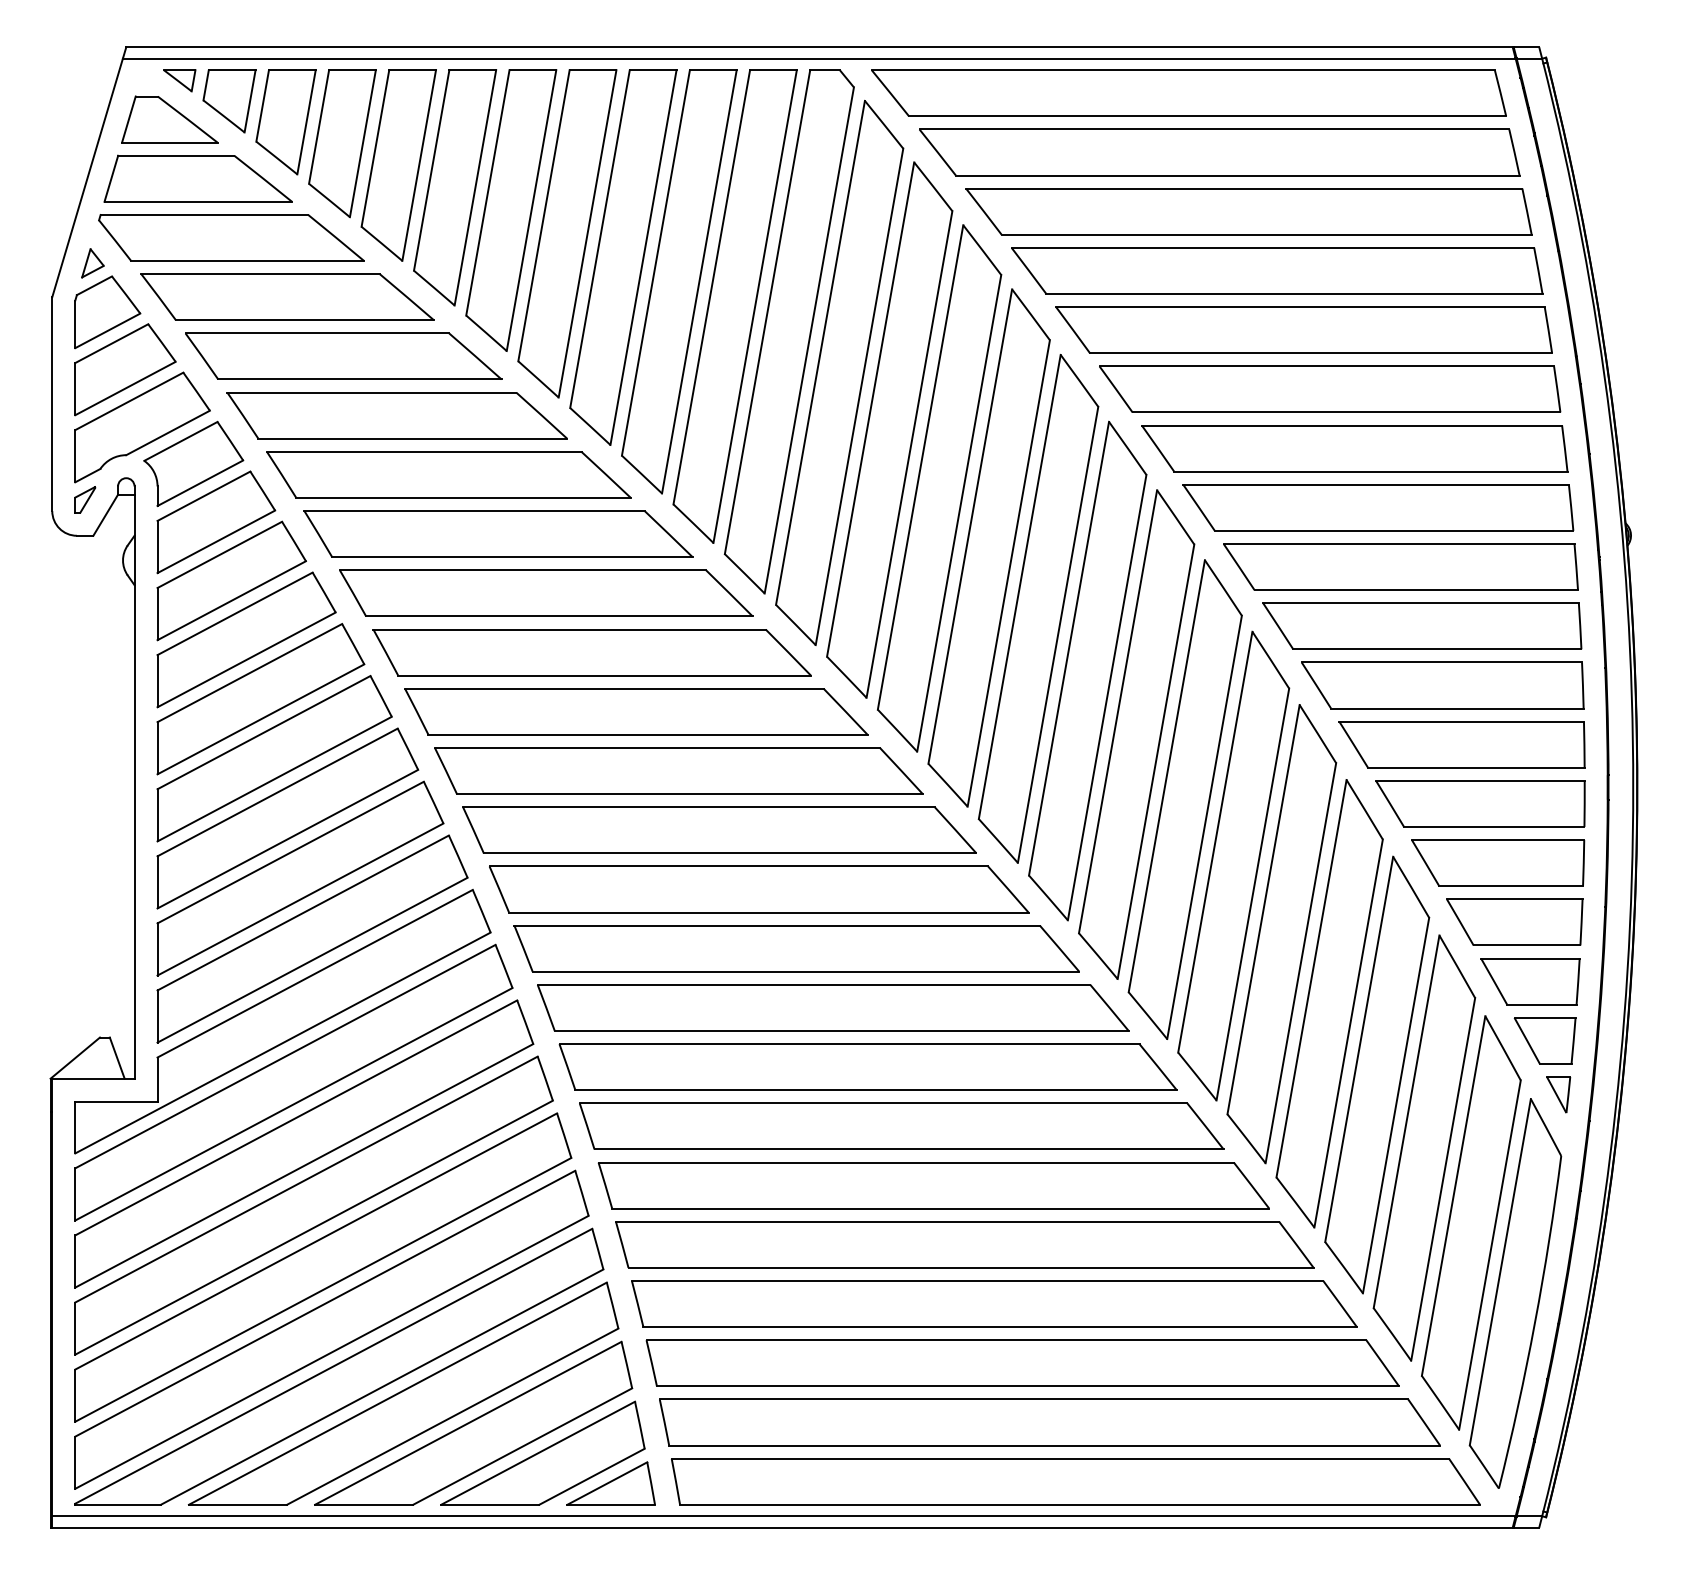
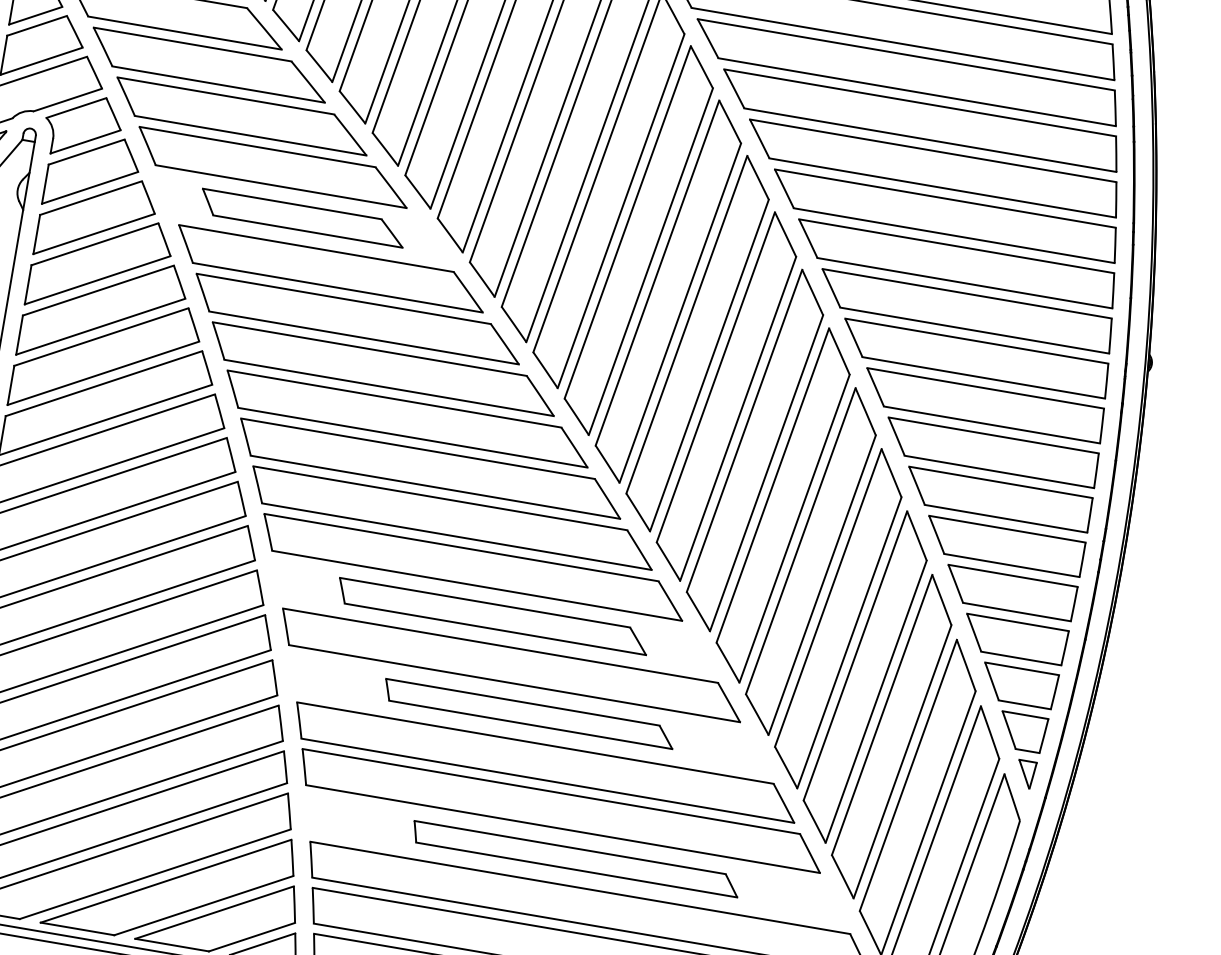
part: (498, 533) -> (302, 217), size x0.7
part: (833, 1007) -> (493, 616), size x0.7
part: (901, 1125) -> (529, 713), size x0.6
part: (994, 1303) -> (576, 858), size x0.6

